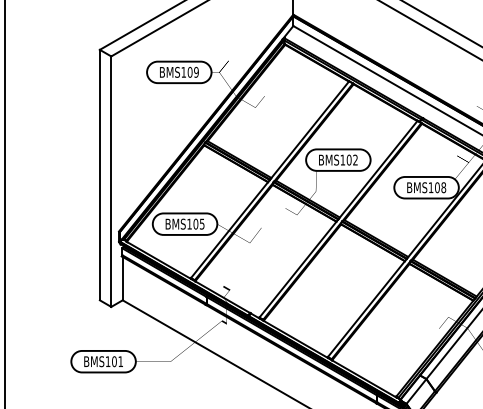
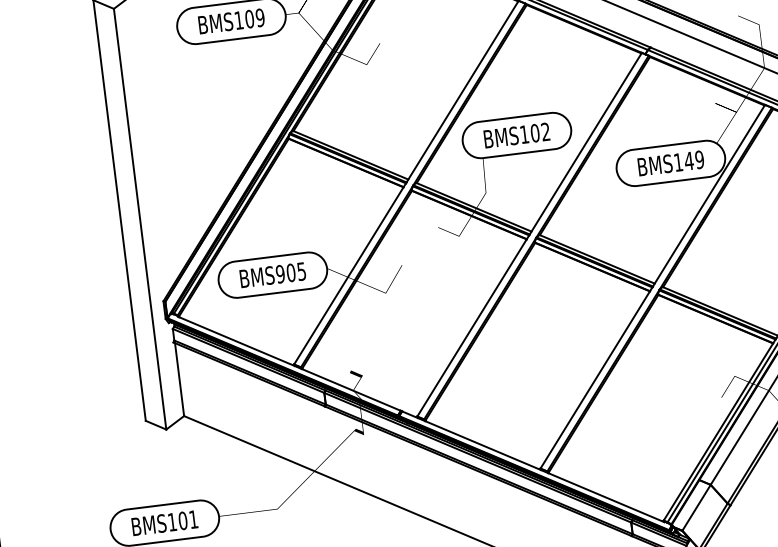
text: (440, 187) -> (694, 160), BMS108 -> BMS149
text: (189, 223) -> (280, 273), BMS105 -> BMS905

